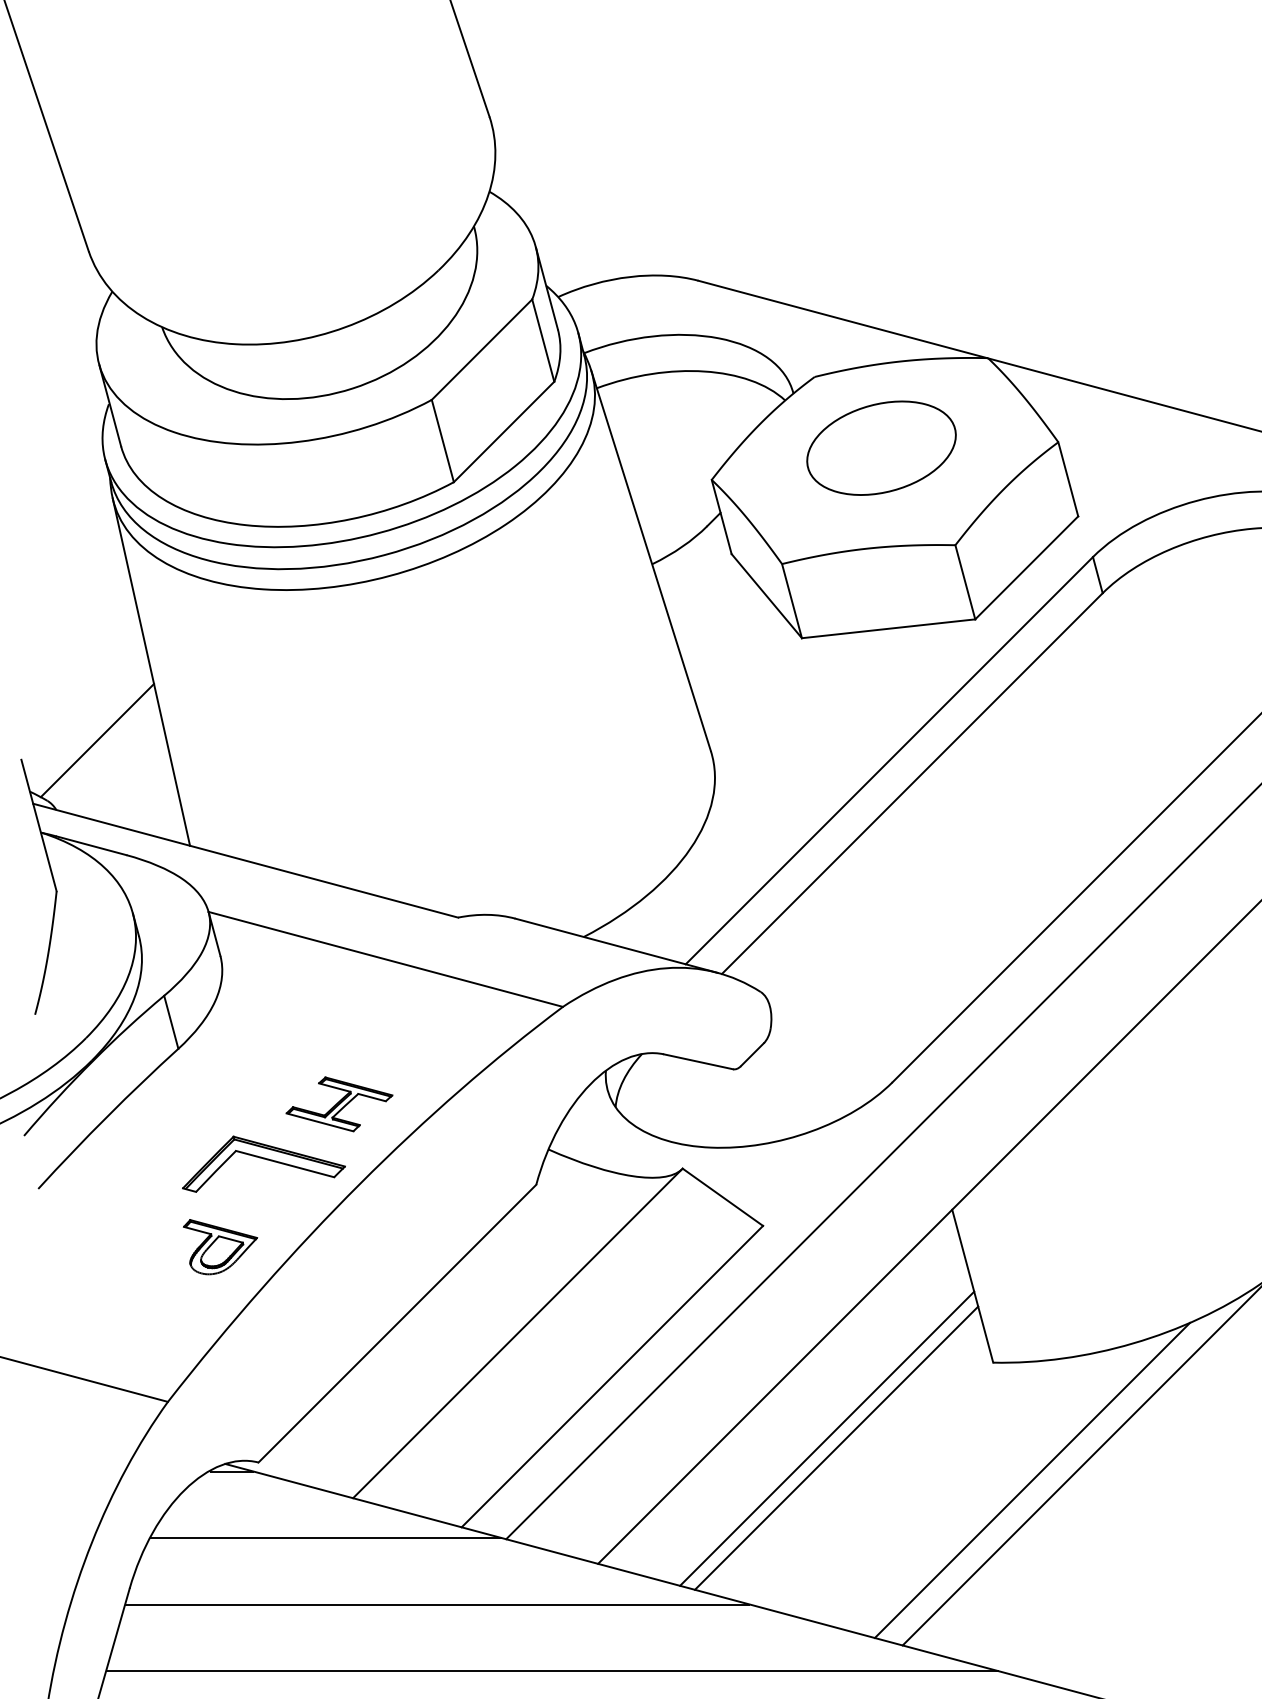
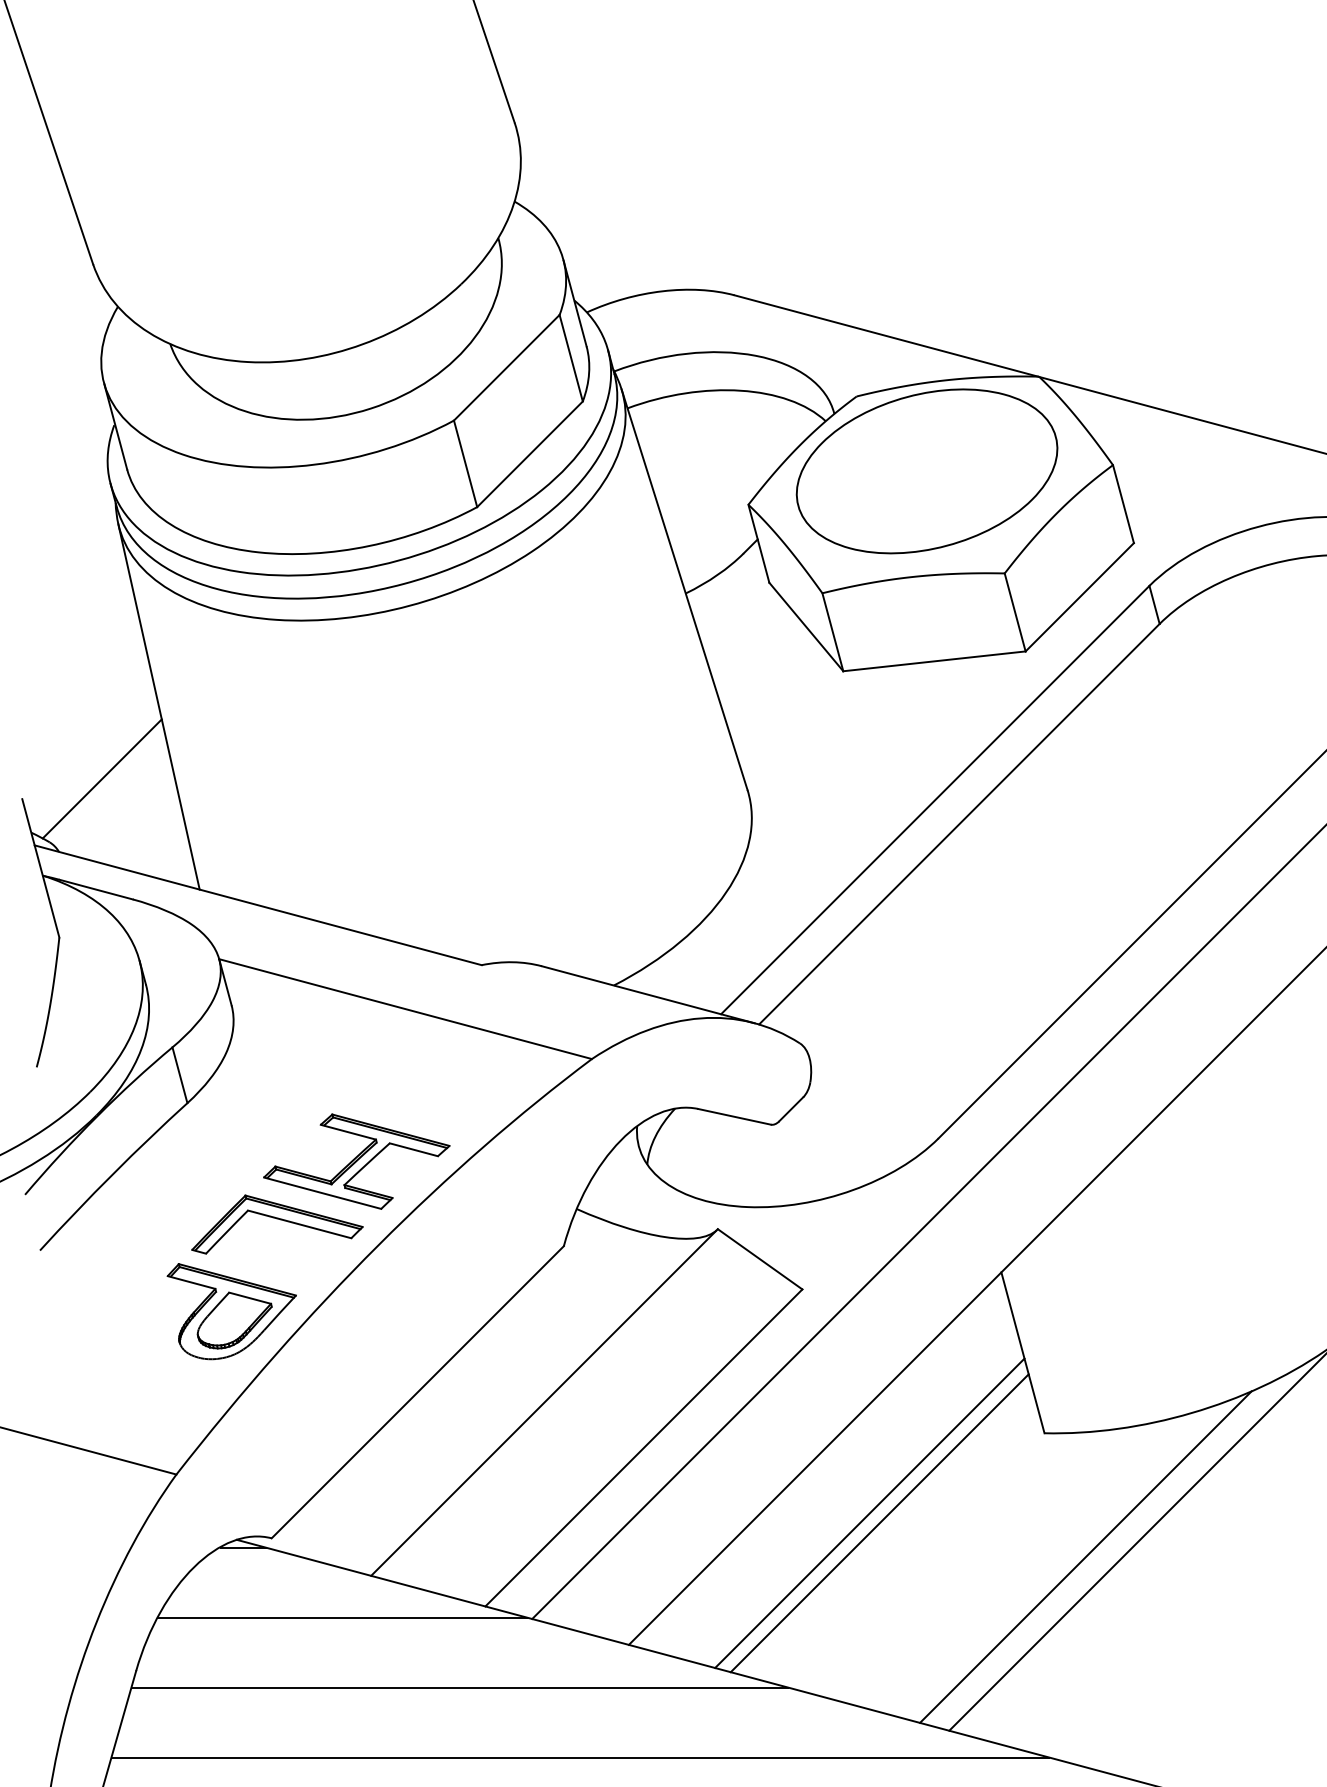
part: (881, 448) -> (926, 471), size x1.67
part: (339, 1104) -> (356, 1161), size x1.67
part: (220, 1246) -> (231, 1311), size x1.67

